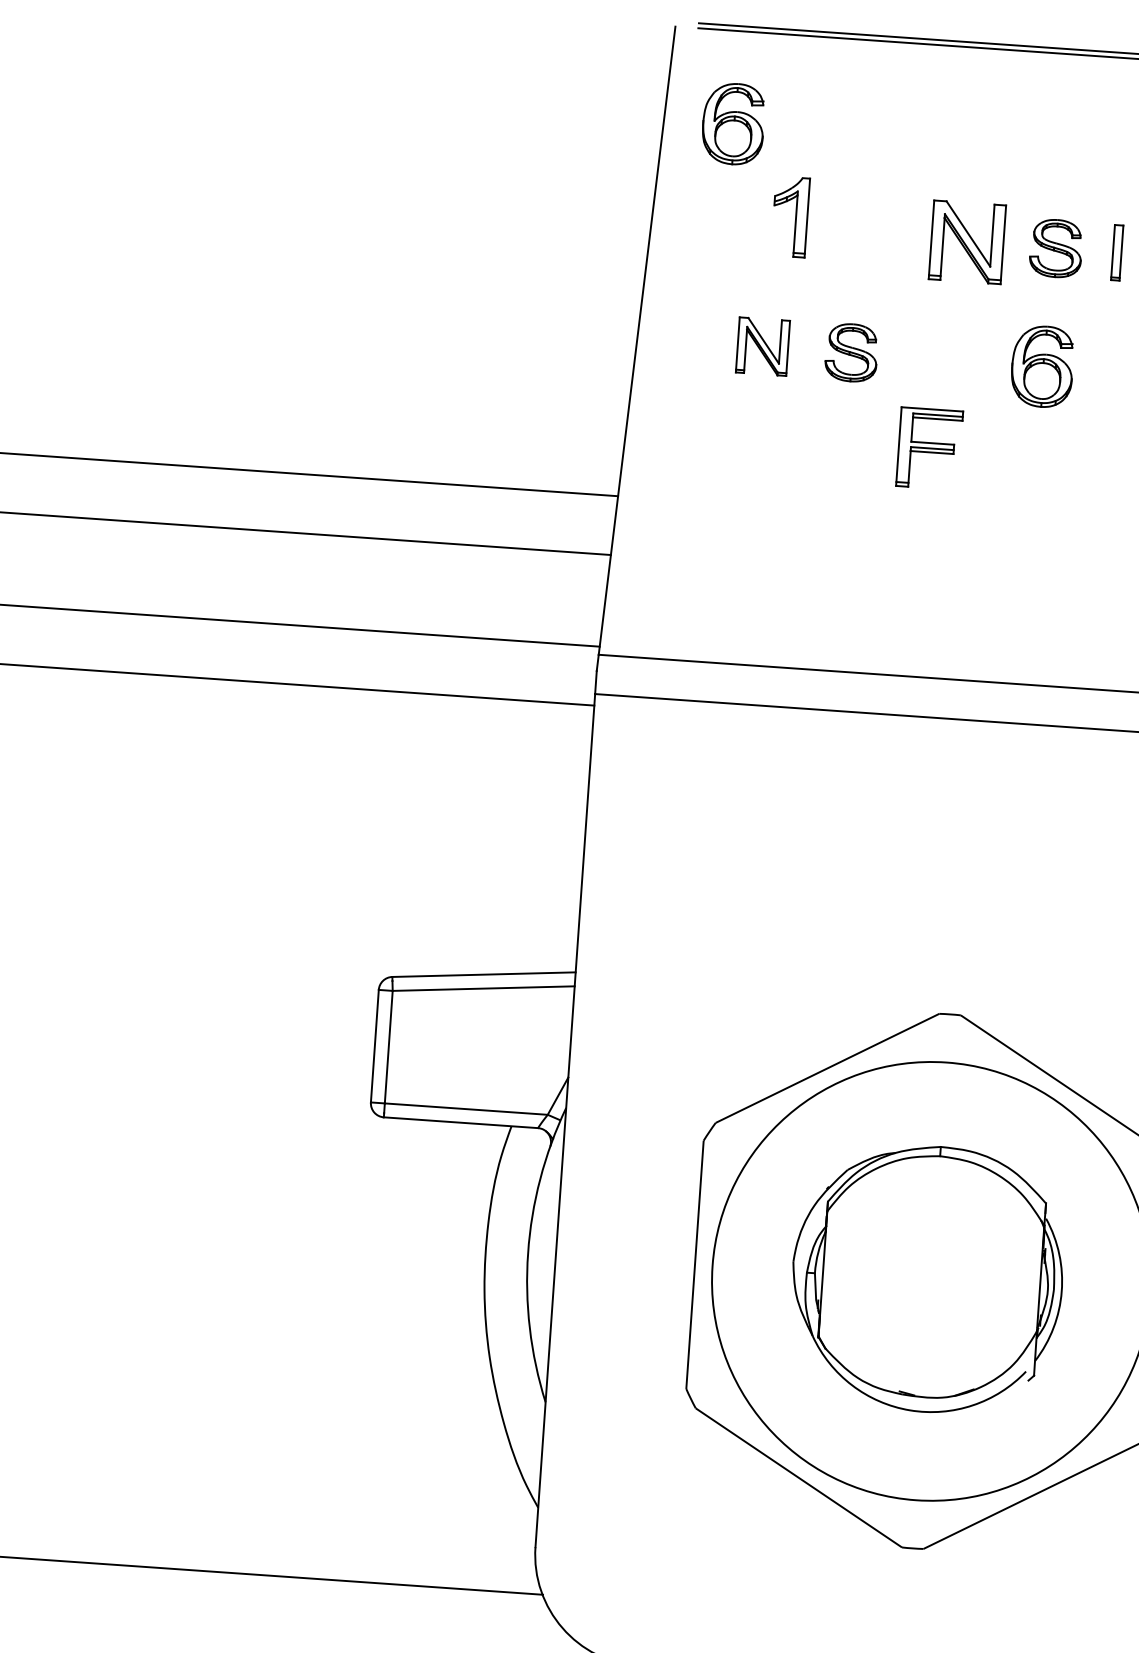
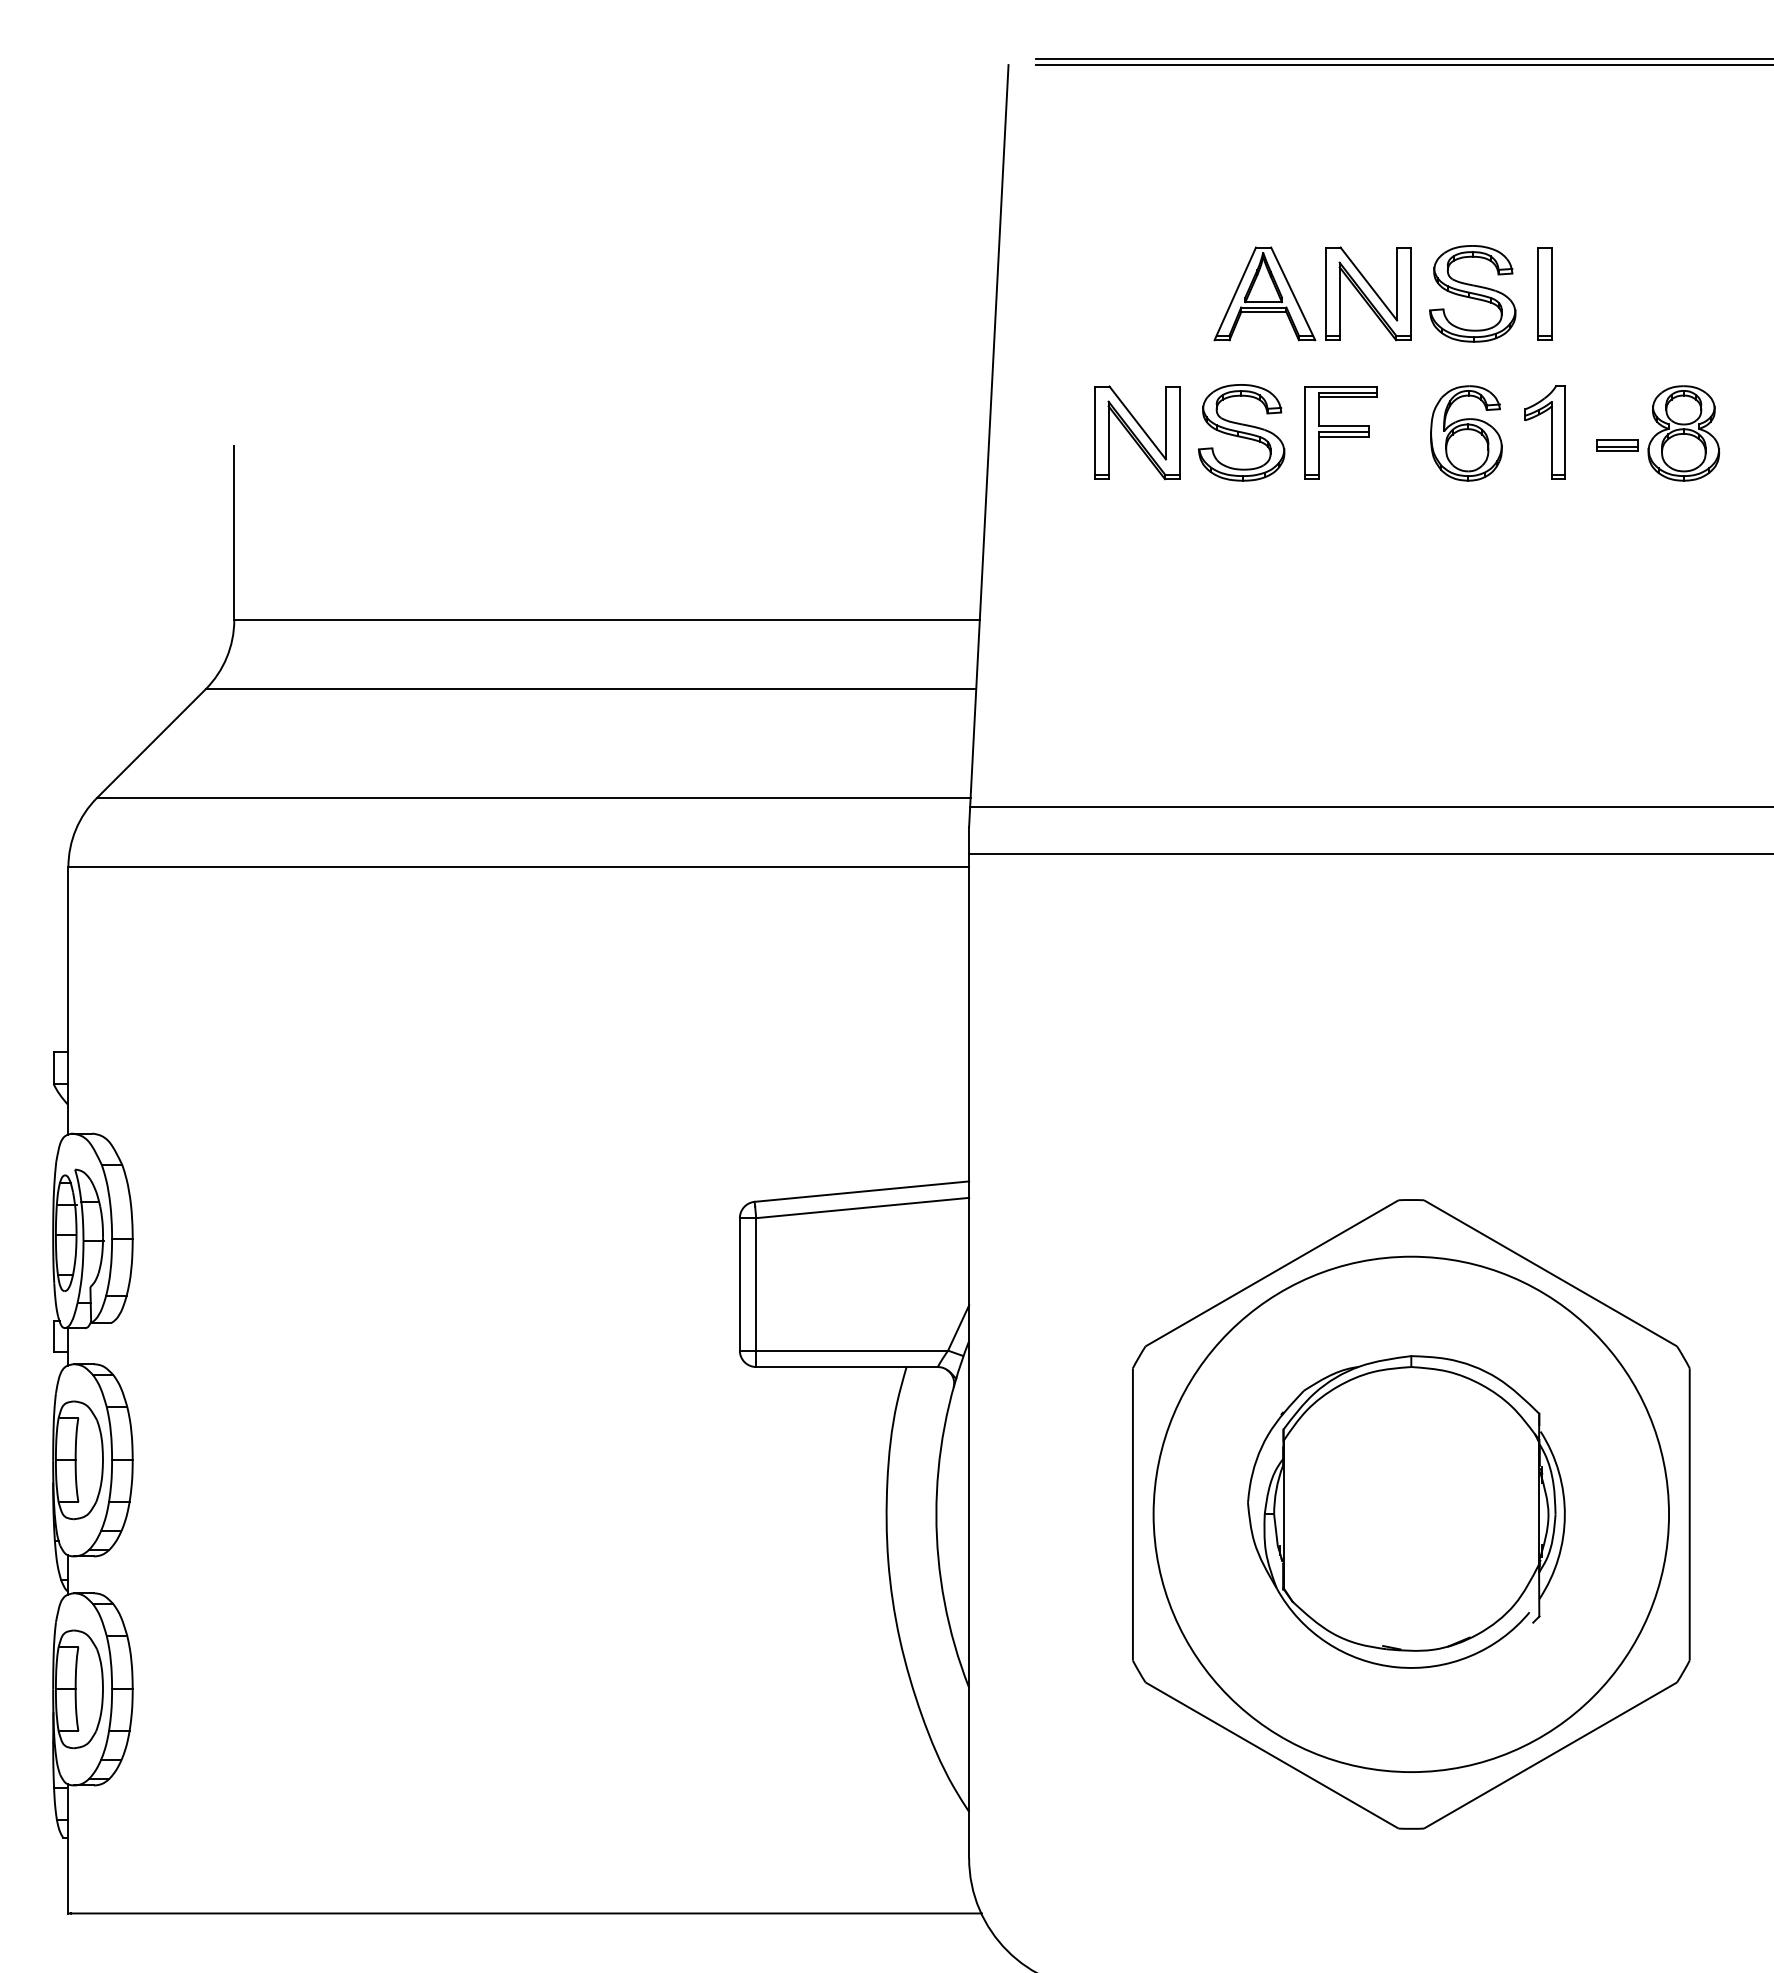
part: (733, 124) -> (1084, 174), removed
part: (796, 217) -> (1551, 432), moved
part: (879, 235) -> (1264, 293), added
part: (1055, 248) -> (1472, 293), size x1.43
part: (1117, 252) -> (1544, 293), size x1.43
part: (763, 346) -> (1137, 432), size x1.43
part: (851, 352) -> (1241, 432), size x1.43
part: (929, 448) -> (1340, 432), moved

